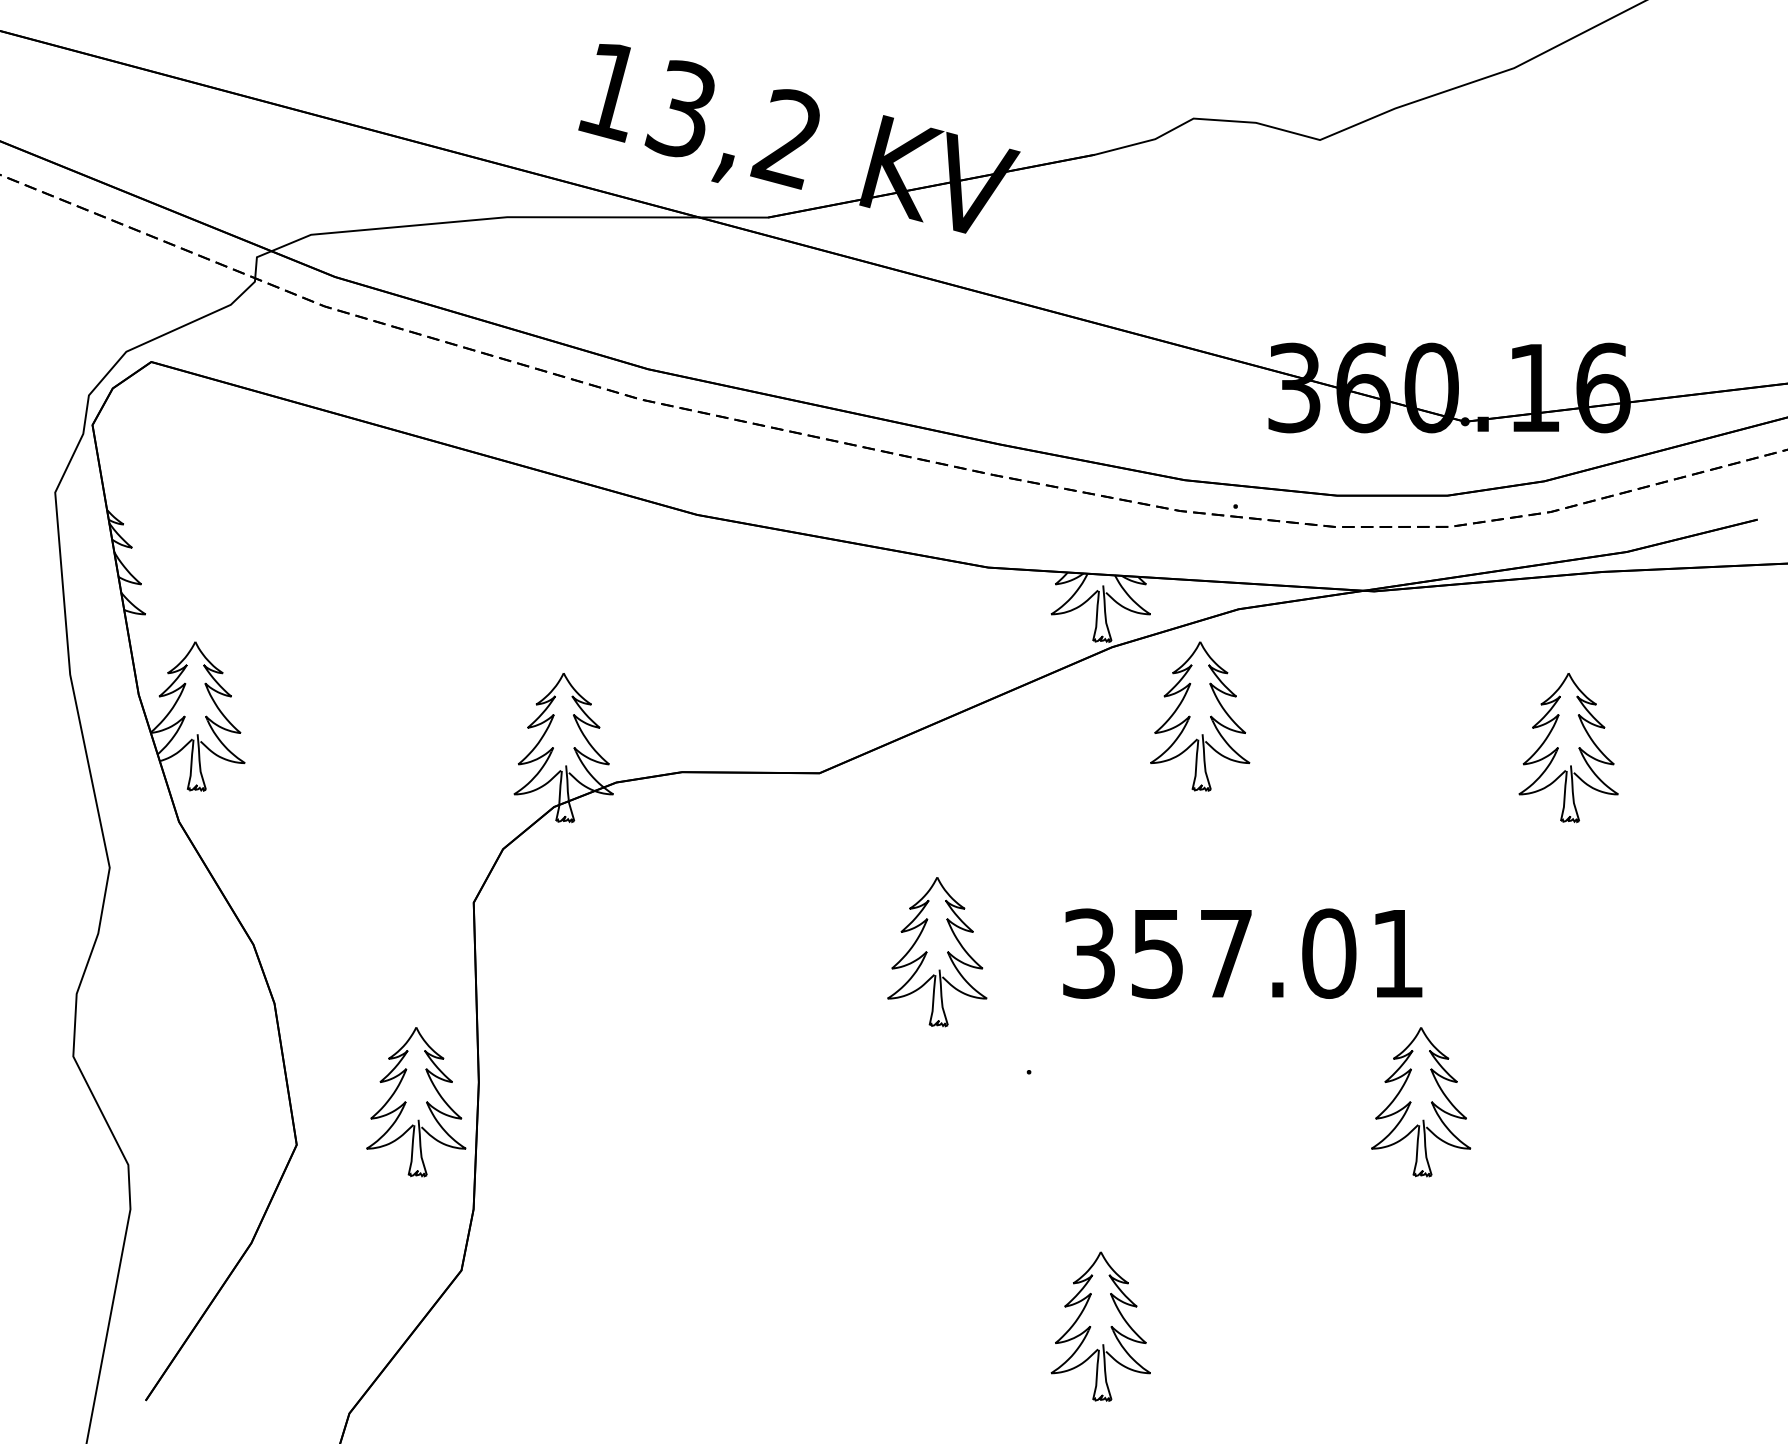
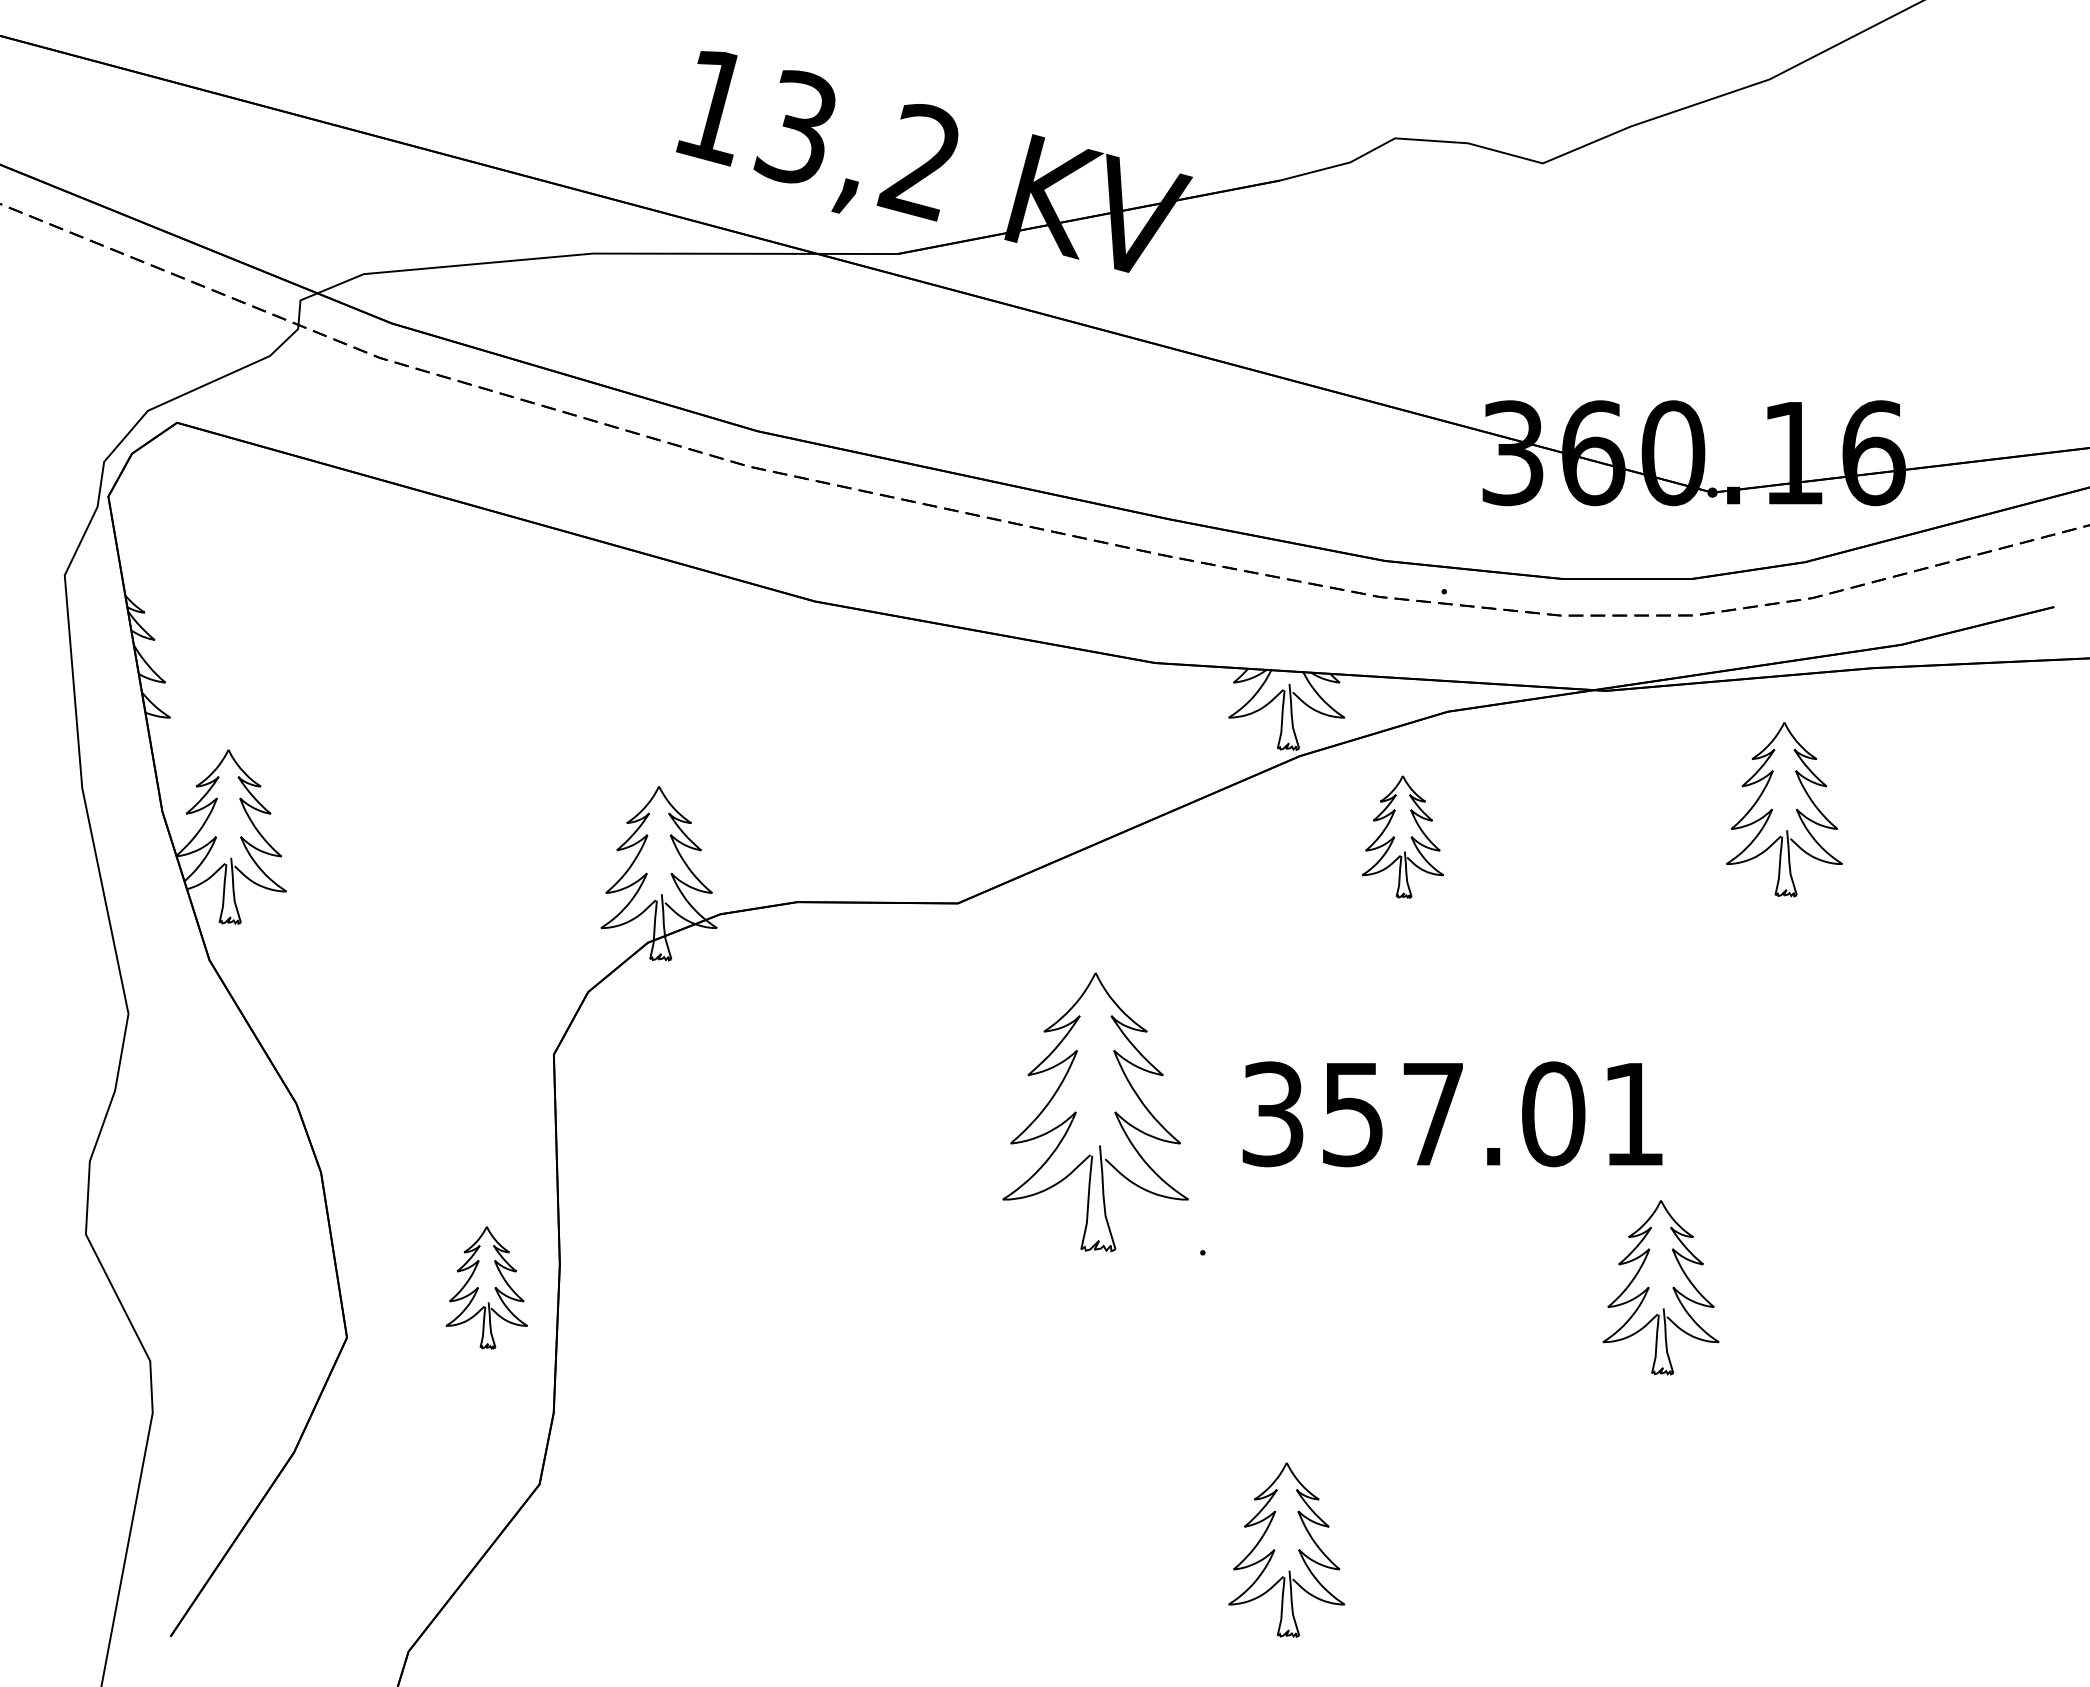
part: (1199, 716) -> (1402, 836), size x0.7
part: (1558, 747) -> (1772, 809), moved
part: (937, 951) -> (1095, 1111), size x1.6
part: (416, 1101) -> (486, 1287), size x0.7

